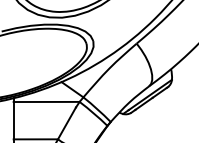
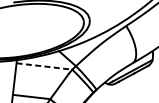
line: (46, 101) -> (44, 66), solid -> dashed

